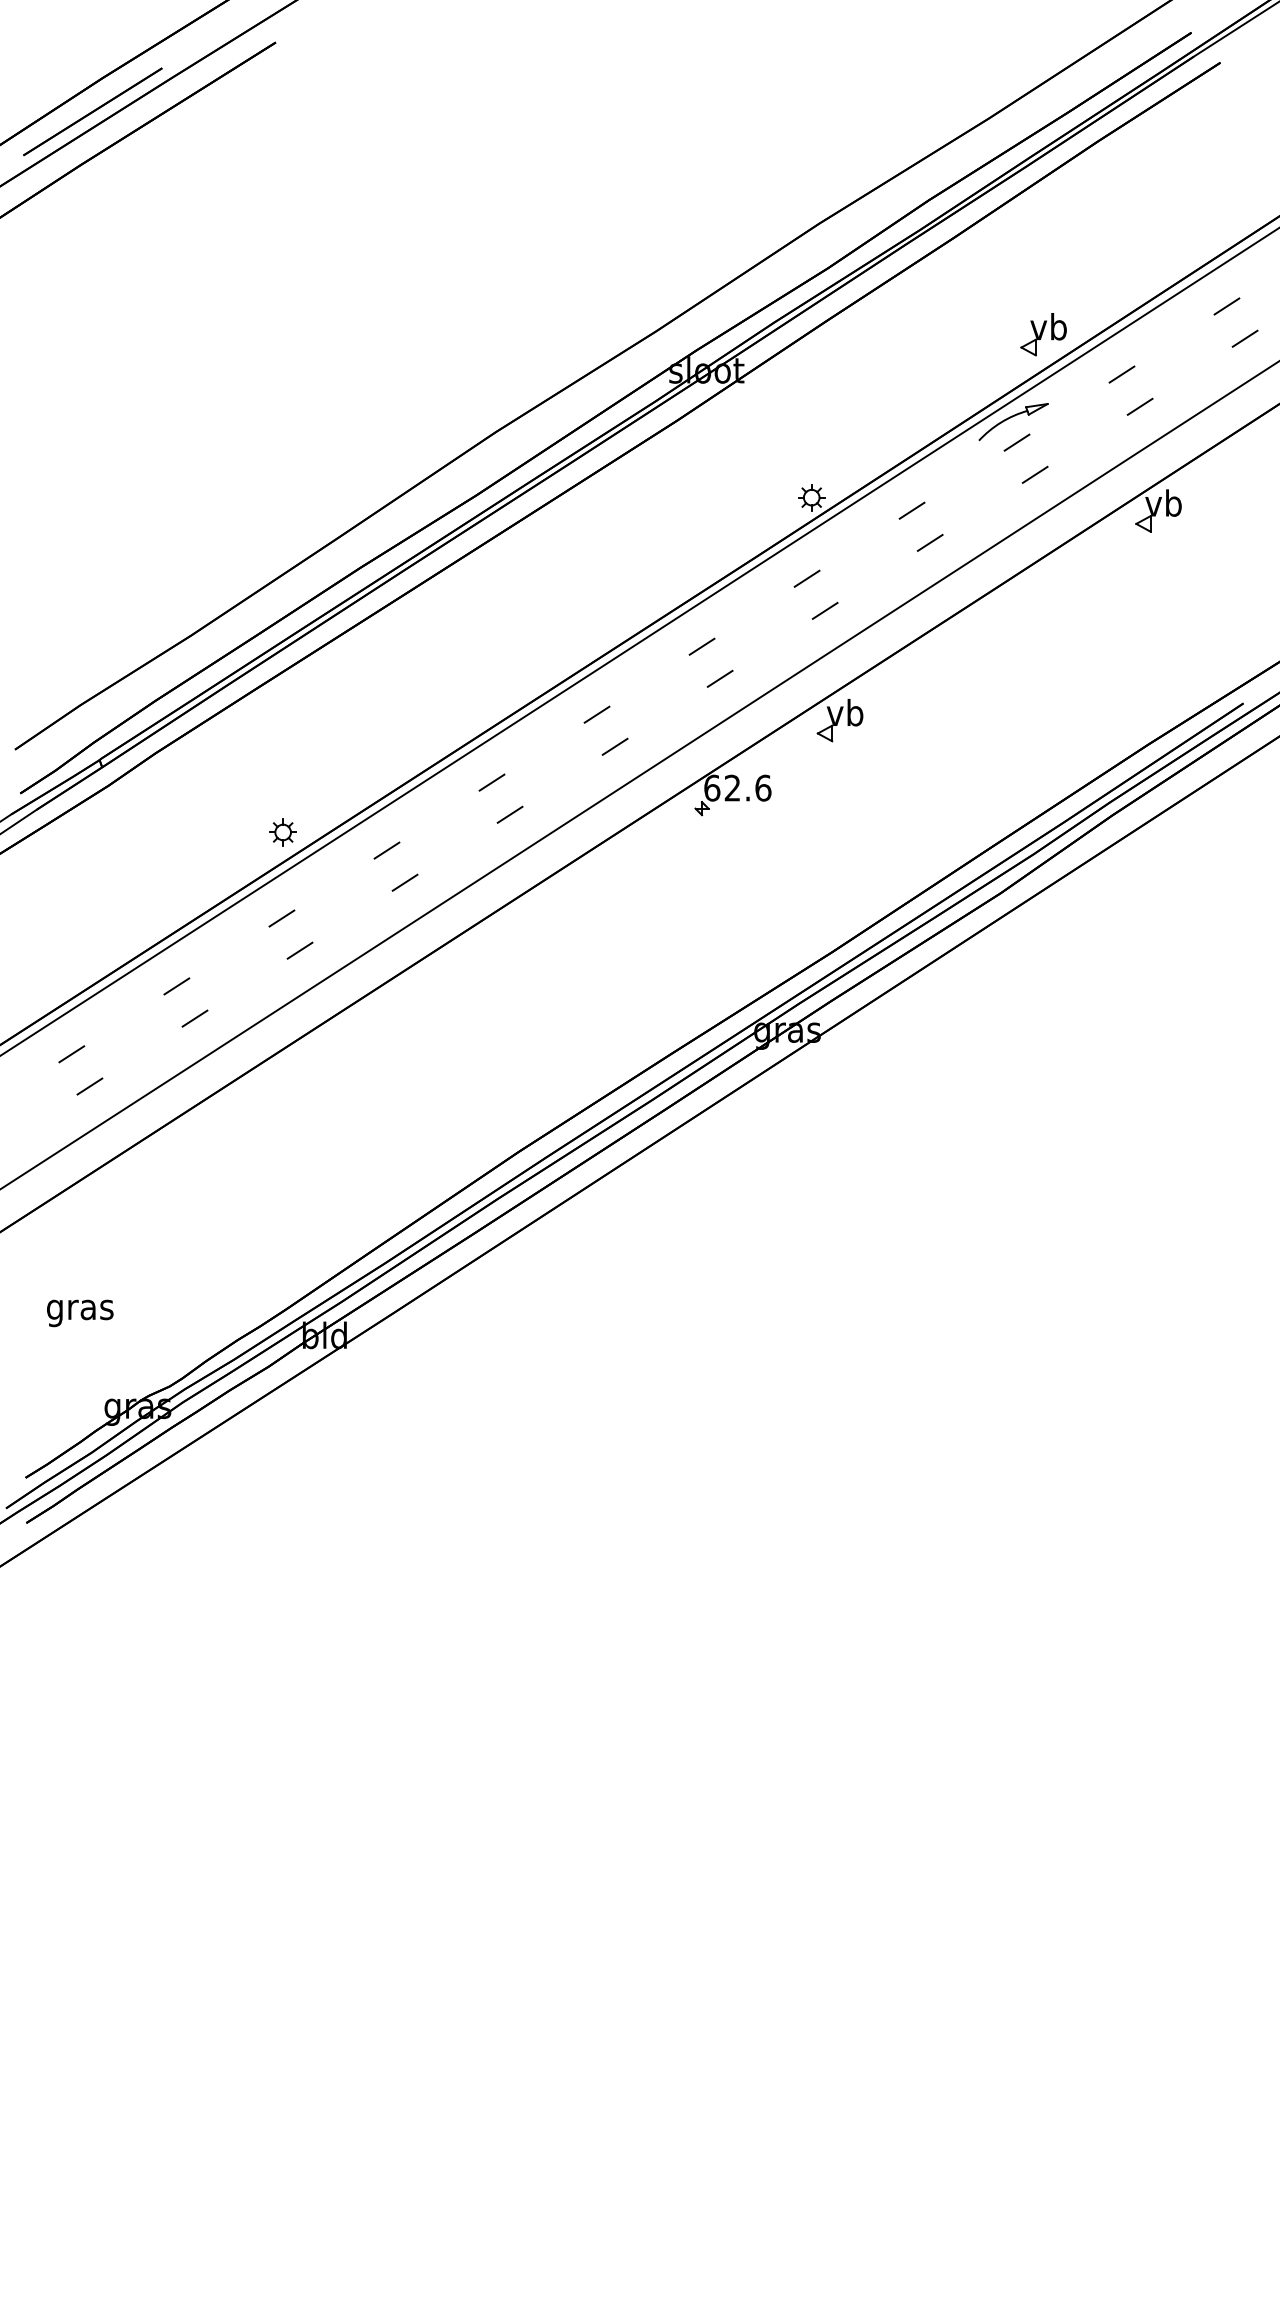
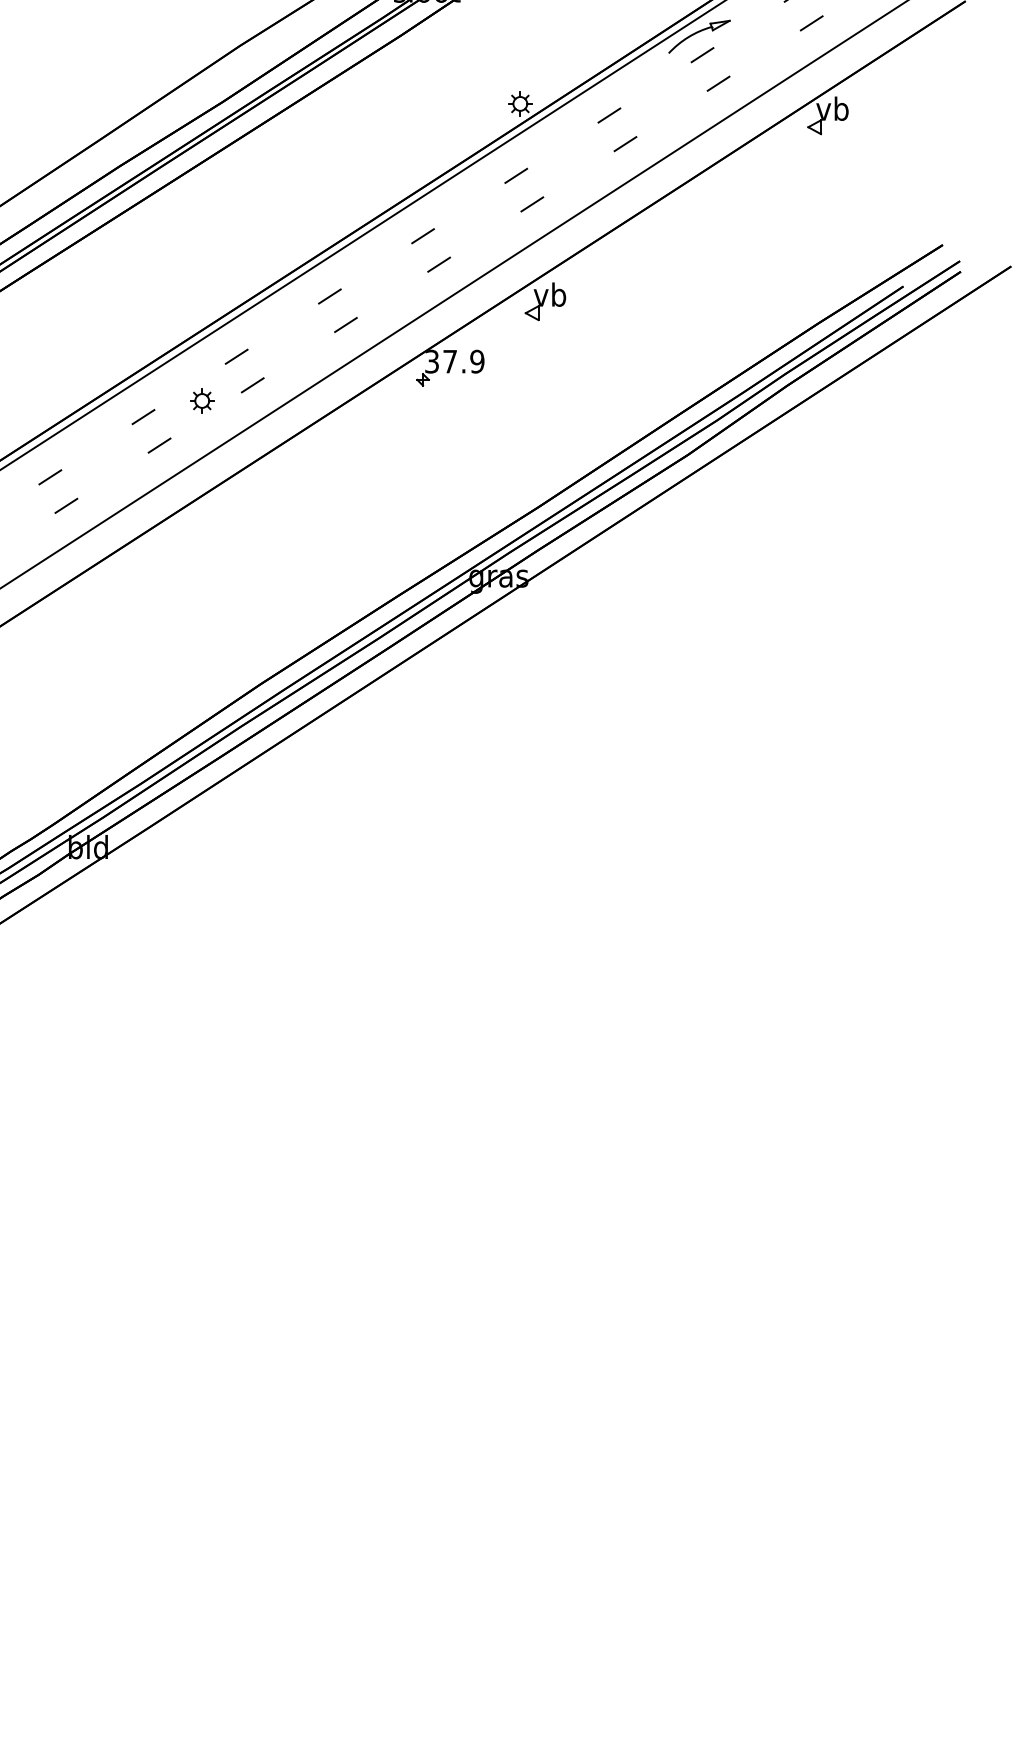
text: (737, 787) -> (454, 361), 62.6 -> 37.9
part: (282, 832) -> (201, 401), moved

